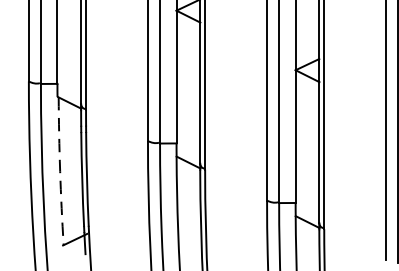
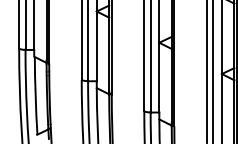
arc: (59, 170) -> (35, 95), dashed -> solid

